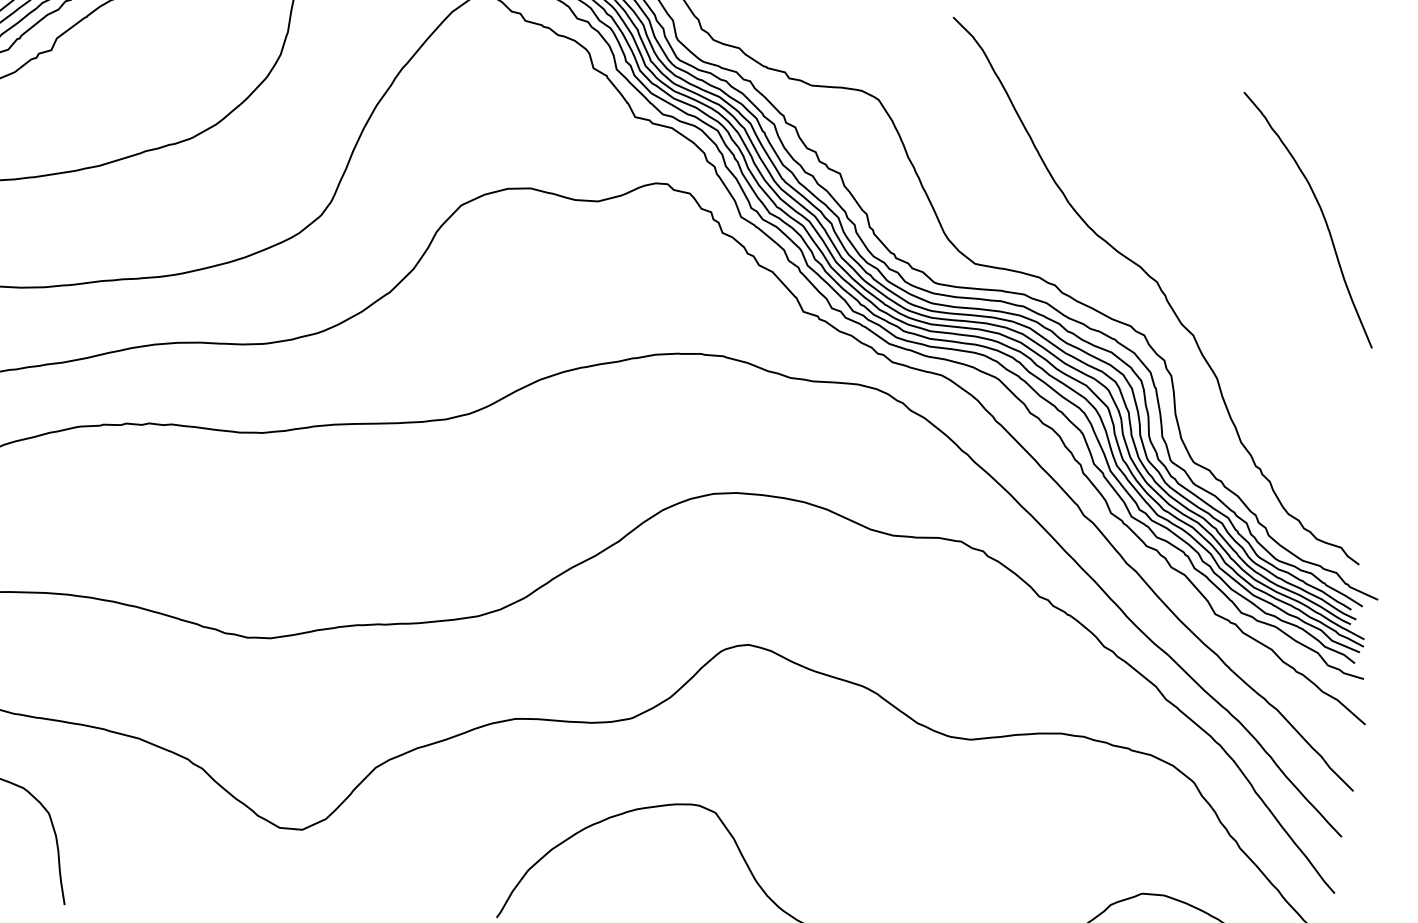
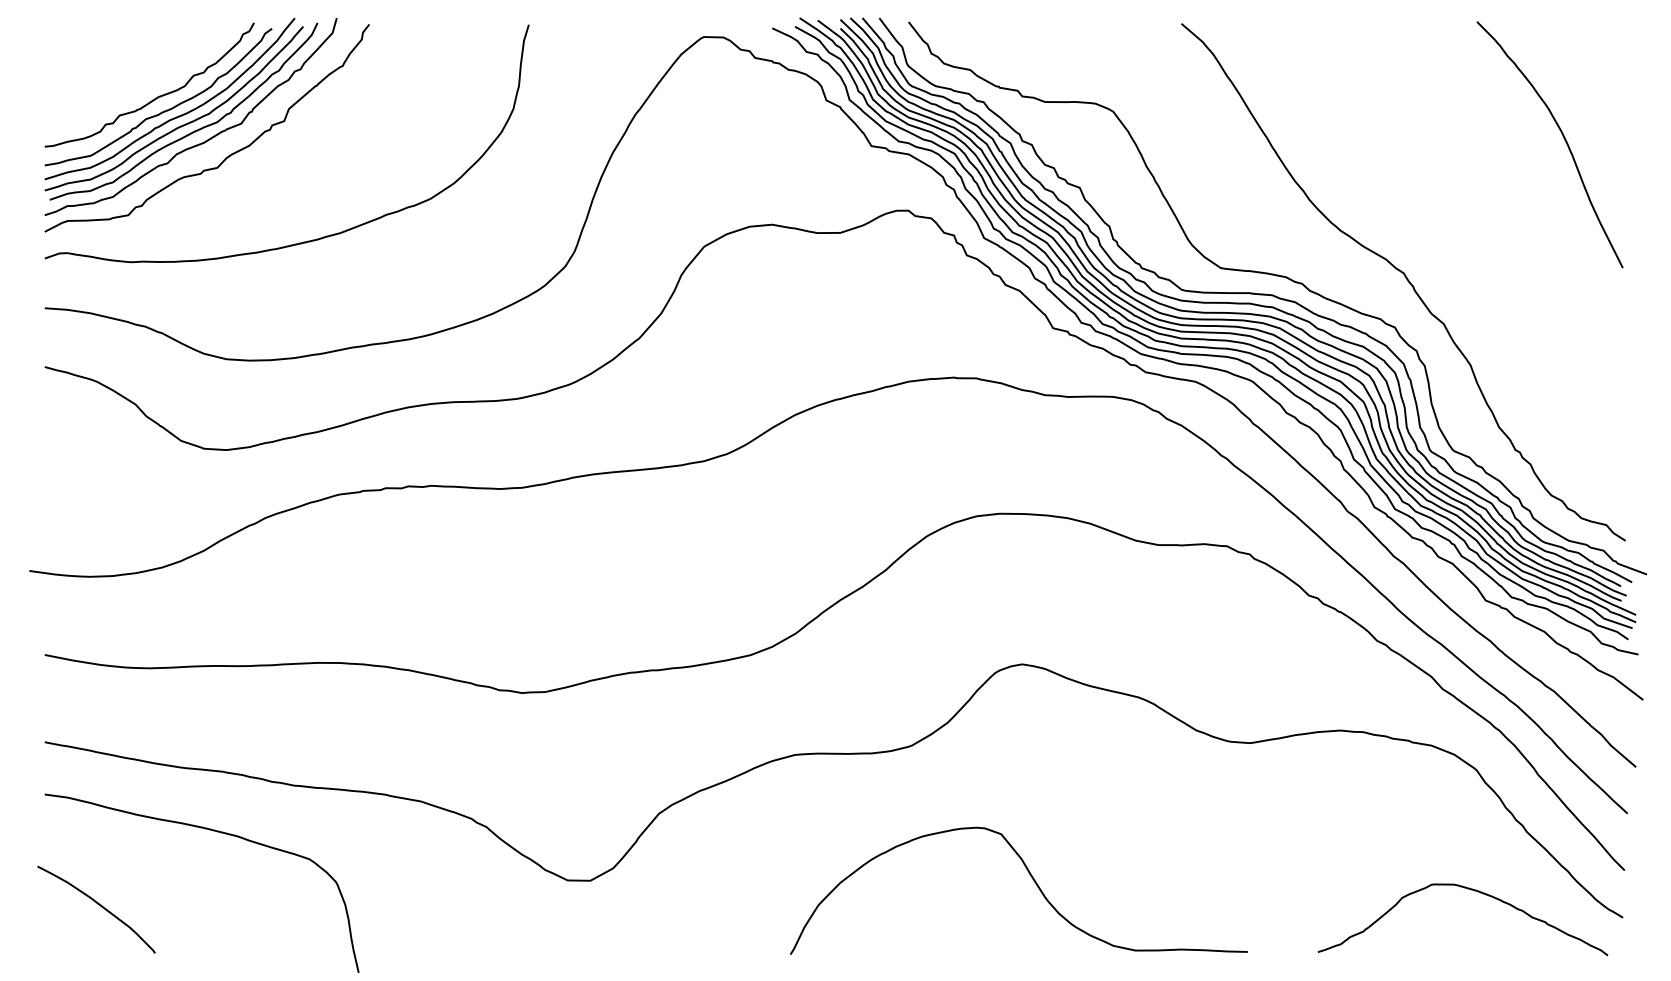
curve: (1322, 214) -> (1563, 138), moved

